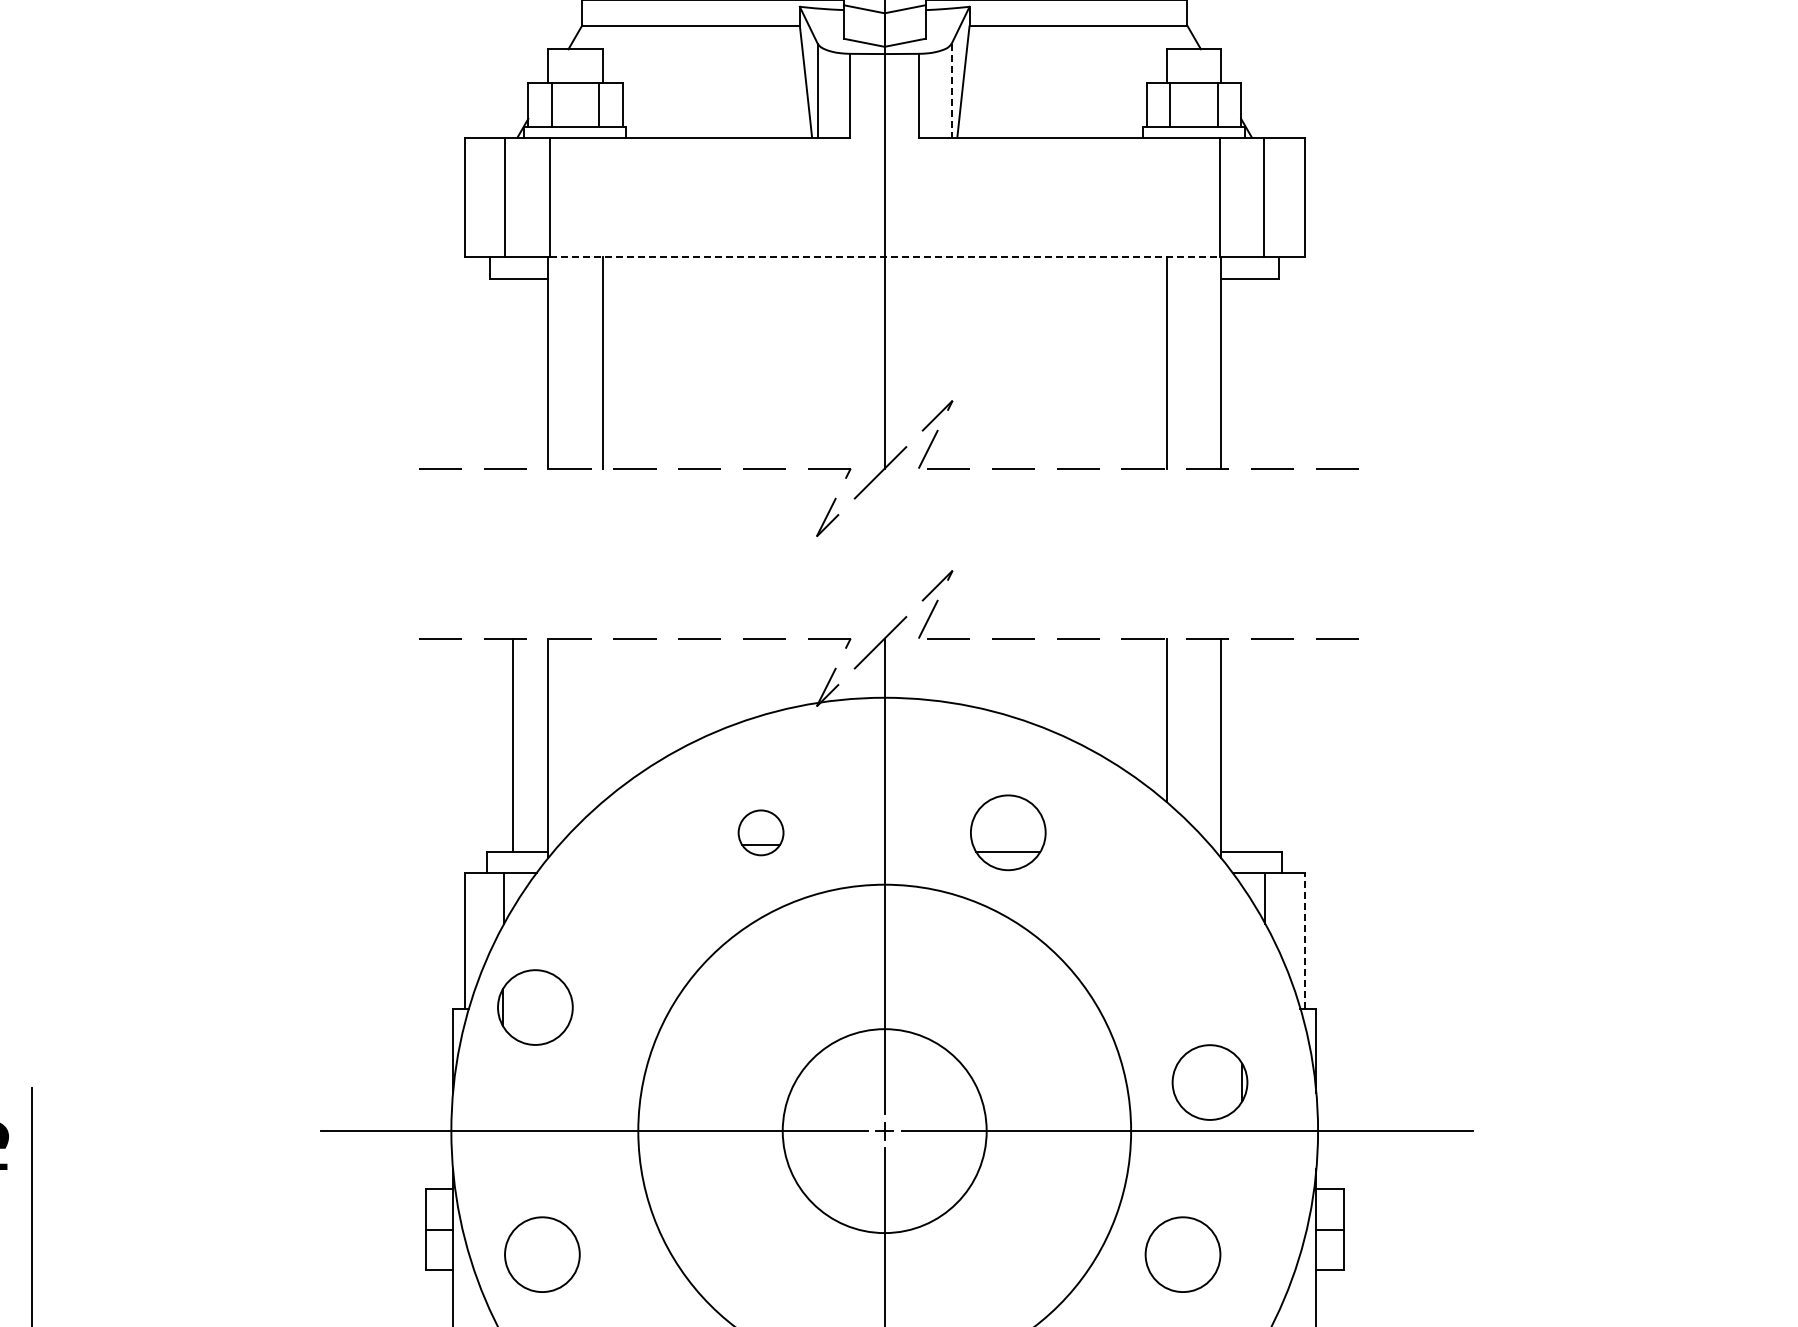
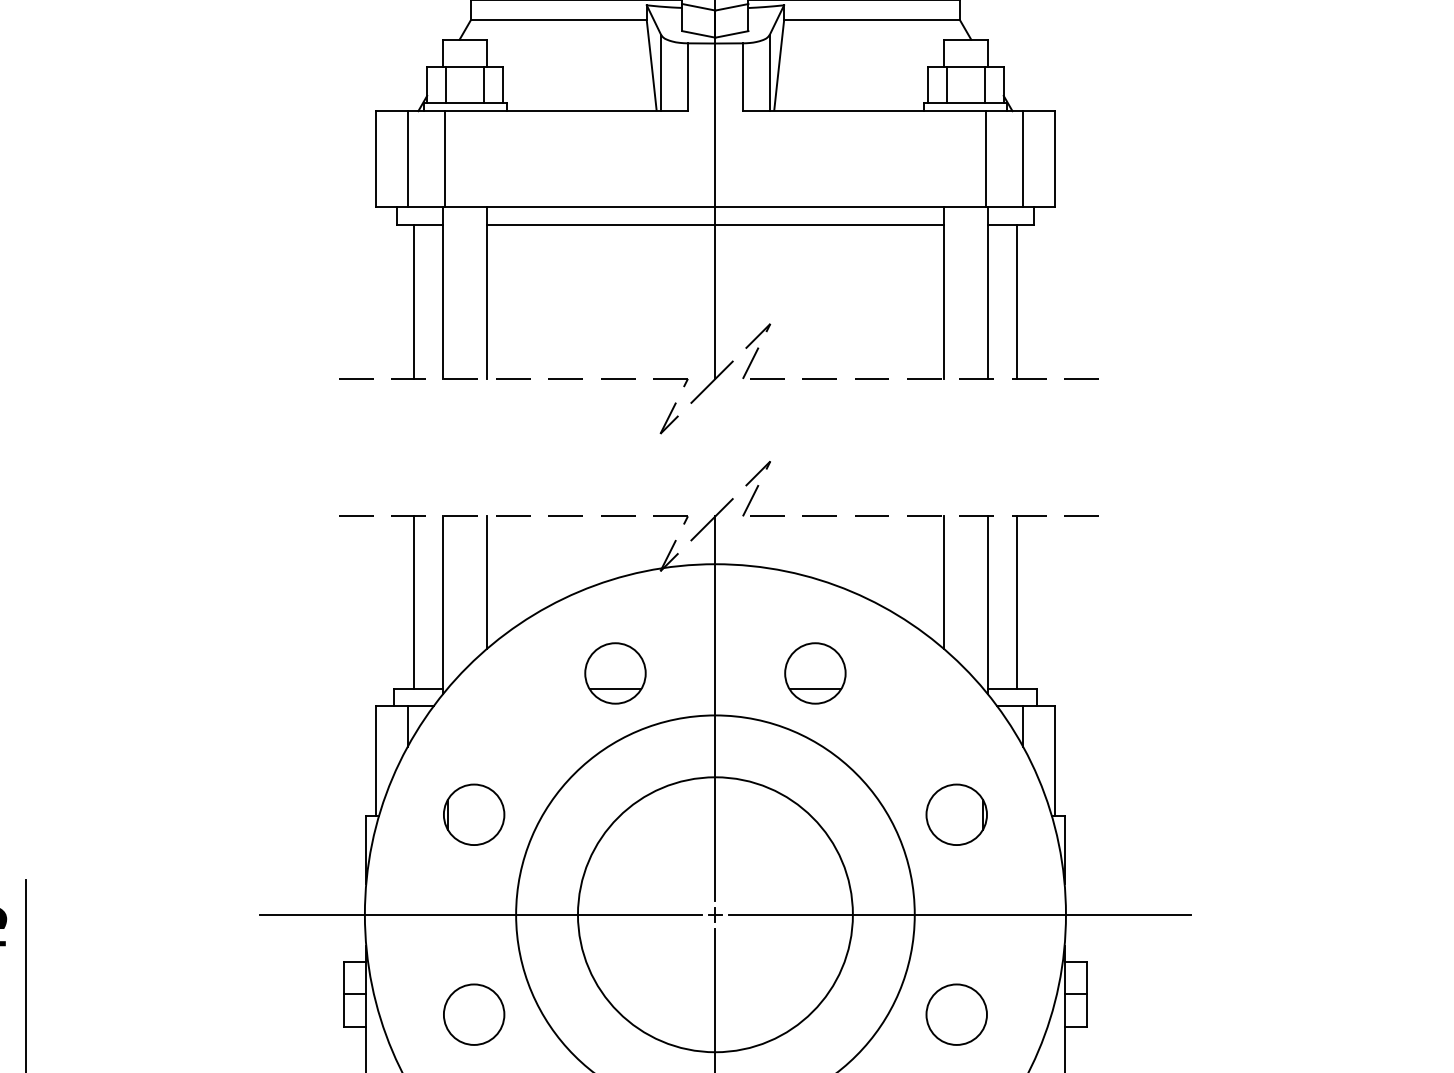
line: (951, 91) -> (769, 73), dashed -> solid
line: (884, 256) -> (715, 207), dashed -> solid
line: (884, 278) -> (715, 225), added
line: (512, 373) -> (414, 301), added
line: (1256, 373) -> (1016, 301), added
line: (602, 720) -> (487, 582), added
line: (1256, 745) -> (1016, 602), added
part: (760, 832) -> (614, 673), size x1.67
line: (1304, 940) -> (1055, 760), dashed -> solid
part: (535, 1007) -> (474, 814), moved
part: (1209, 1082) -> (956, 814), moved
circle: (884, 1131) -> (715, 915), size x1.67
circle: (542, 1254) -> (474, 1014), moved

